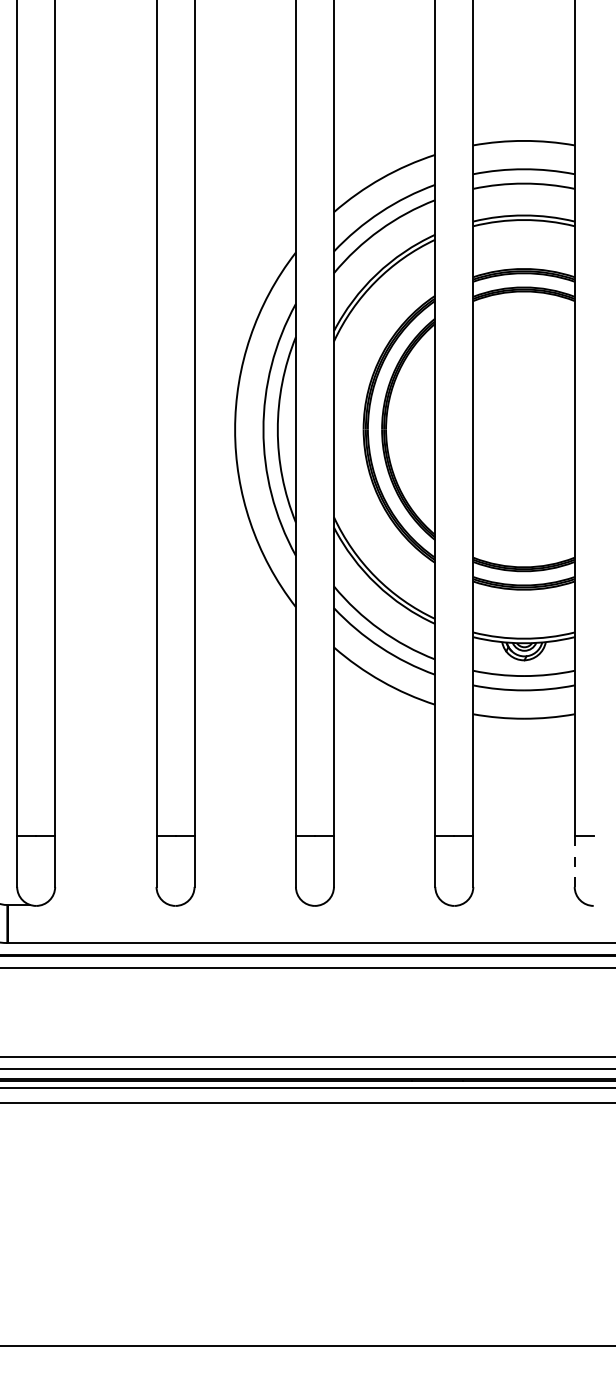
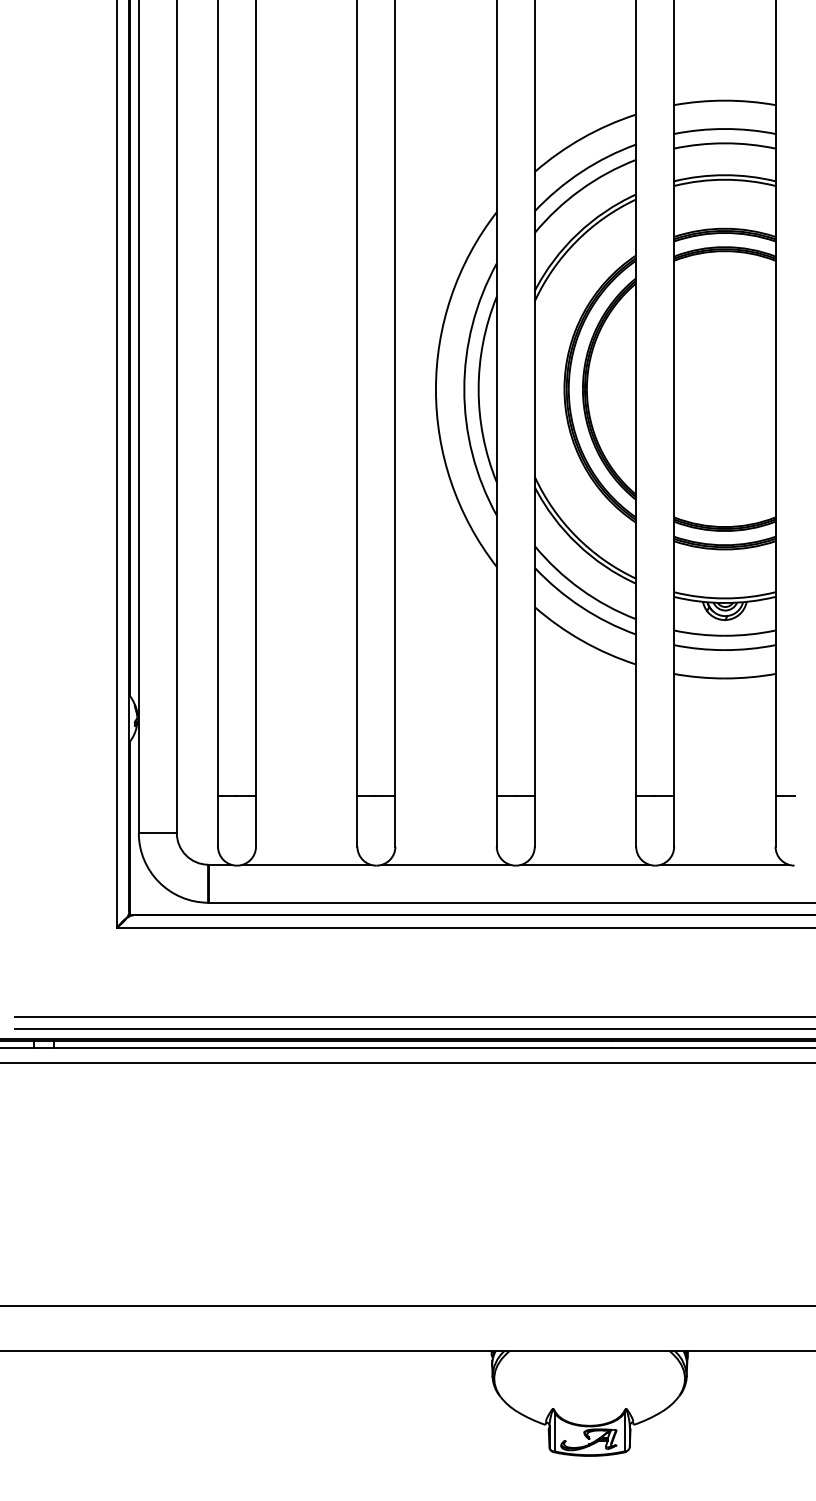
line: (574, 861) -> (775, 821), dashed -> solid
line: (105, 904) -> (306, 864), added
line: (244, 904) -> (445, 864), added
line: (384, 904) -> (585, 864), added
line: (523, 904) -> (724, 864), added

